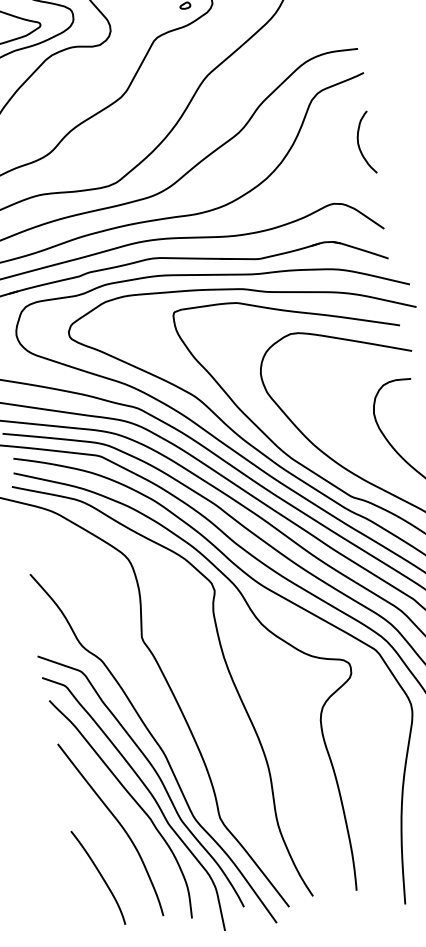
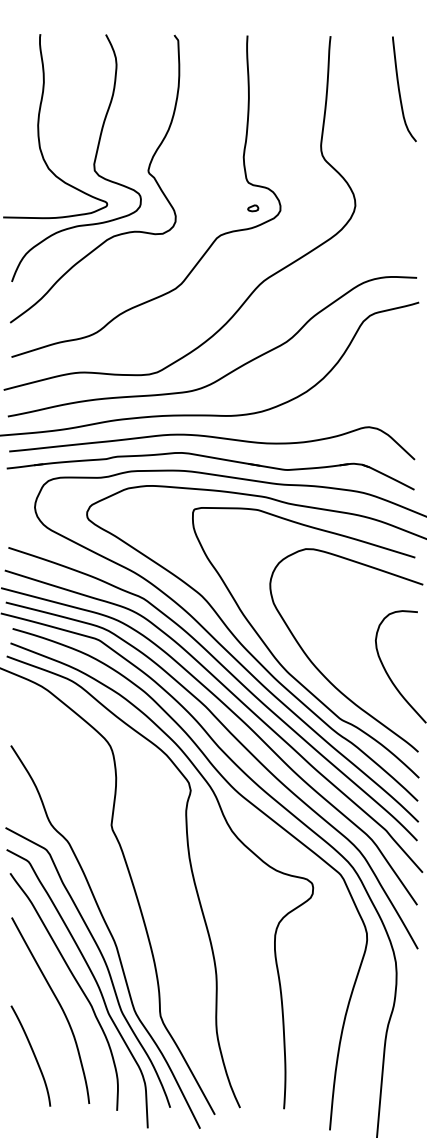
curve: (359, 143) -> (403, 371), removed

